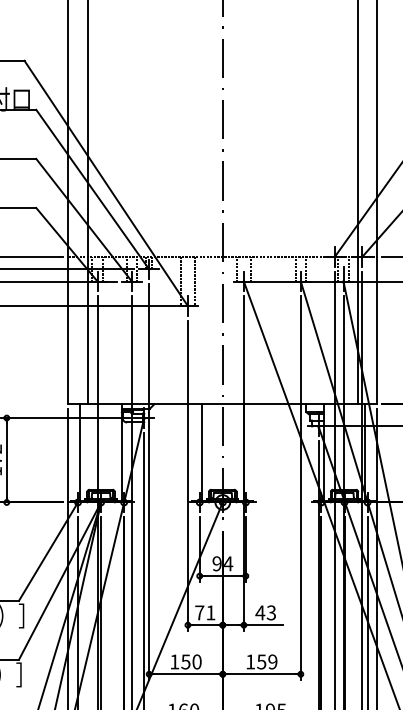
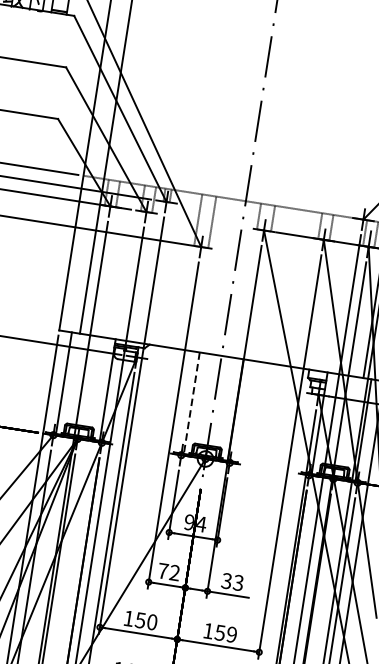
line: (201, 453) -> (191, 404), solid -> dashed
text: (210, 612) -> (174, 572), 71 -> 72
text: (260, 612) -> (227, 580), 43 -> 33

